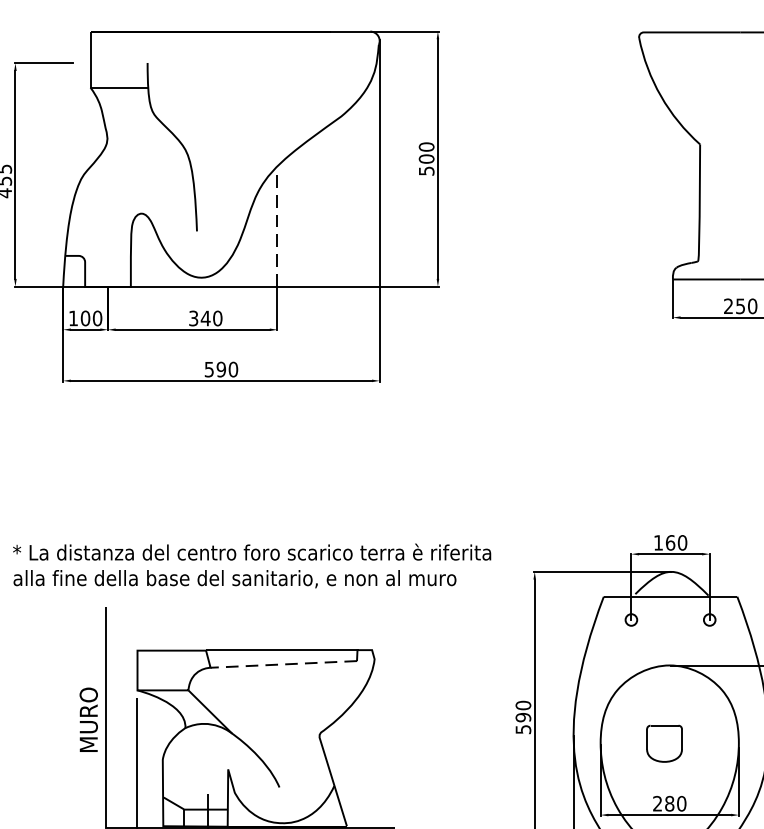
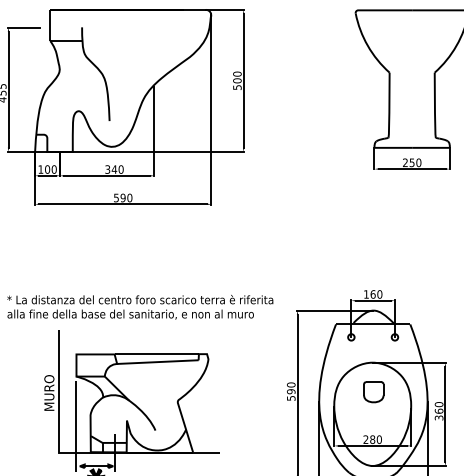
line: (277, 226) -> (154, 118), dashed -> solid
line: (283, 665) -> (157, 362), dashed -> solid
part: (663, 744) -> (373, 392), moved

